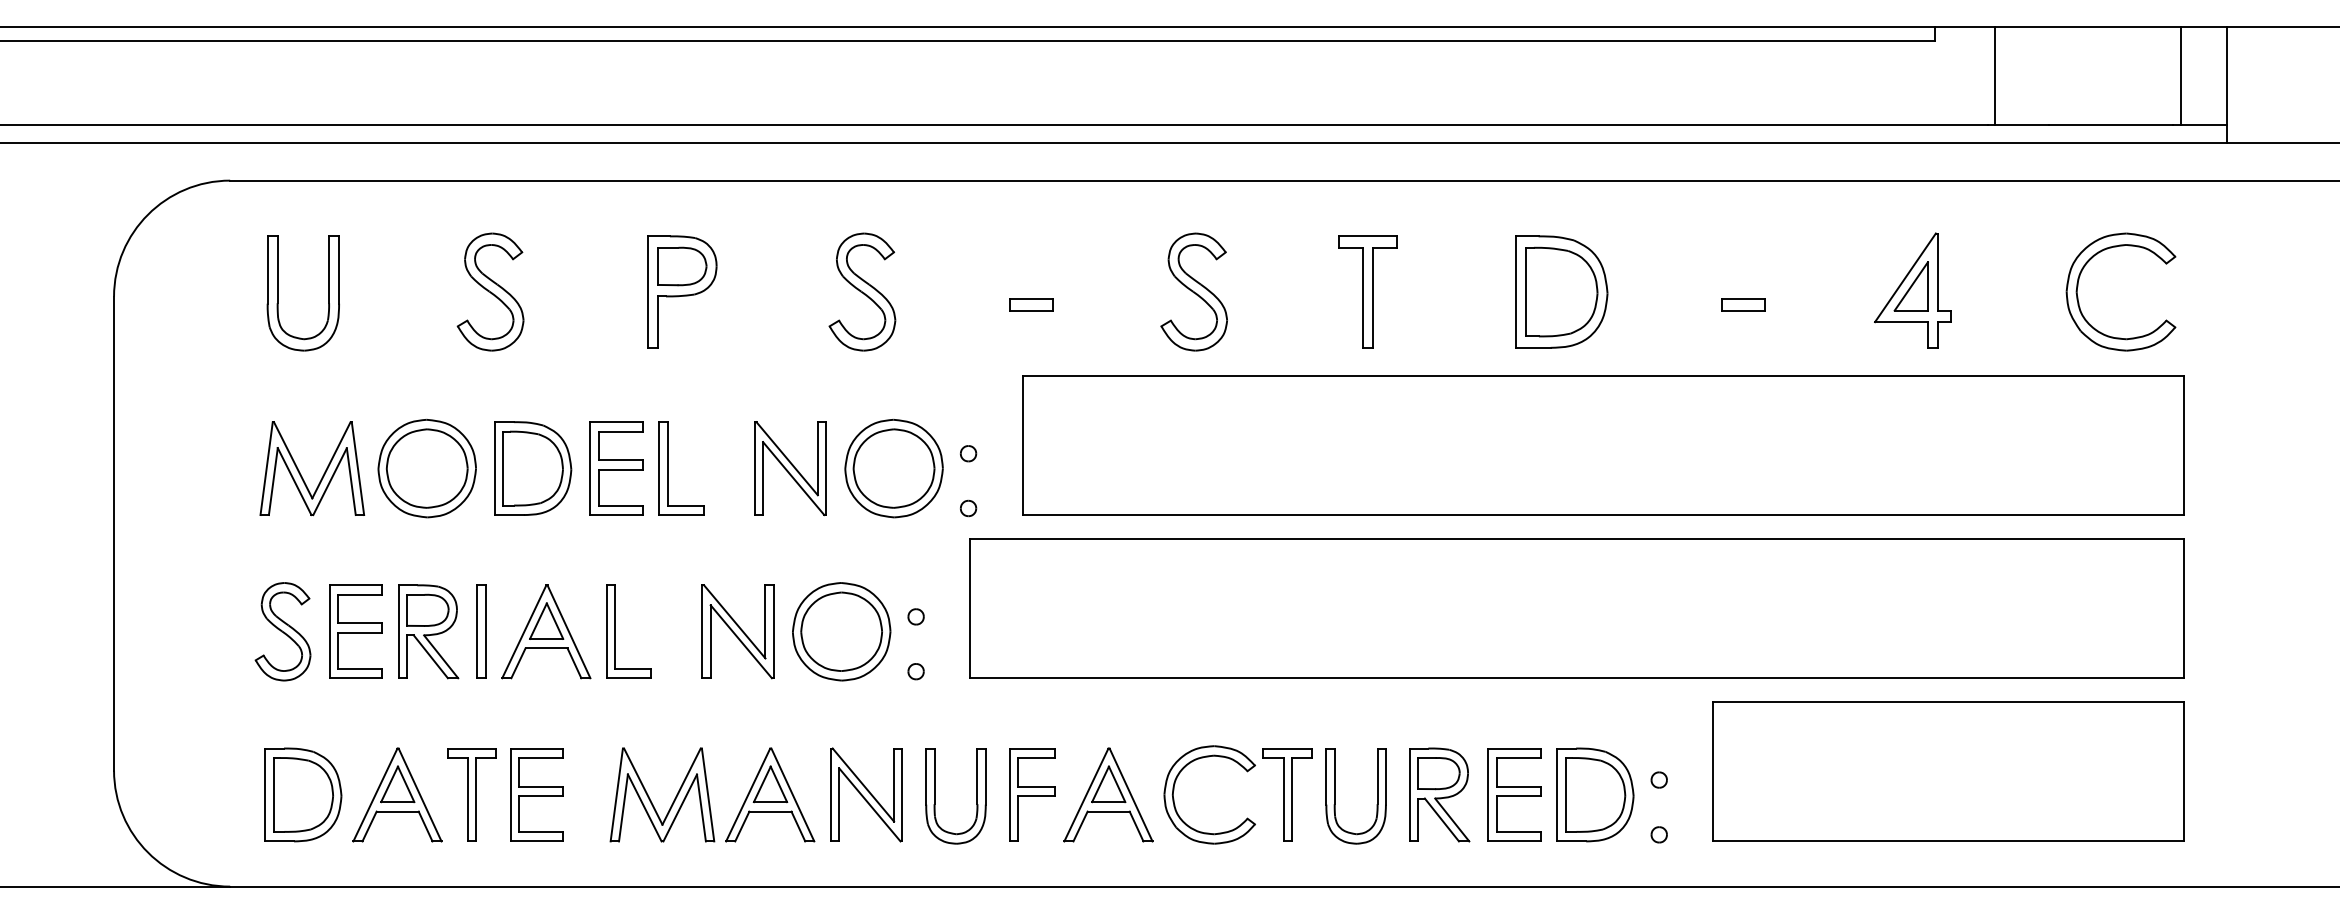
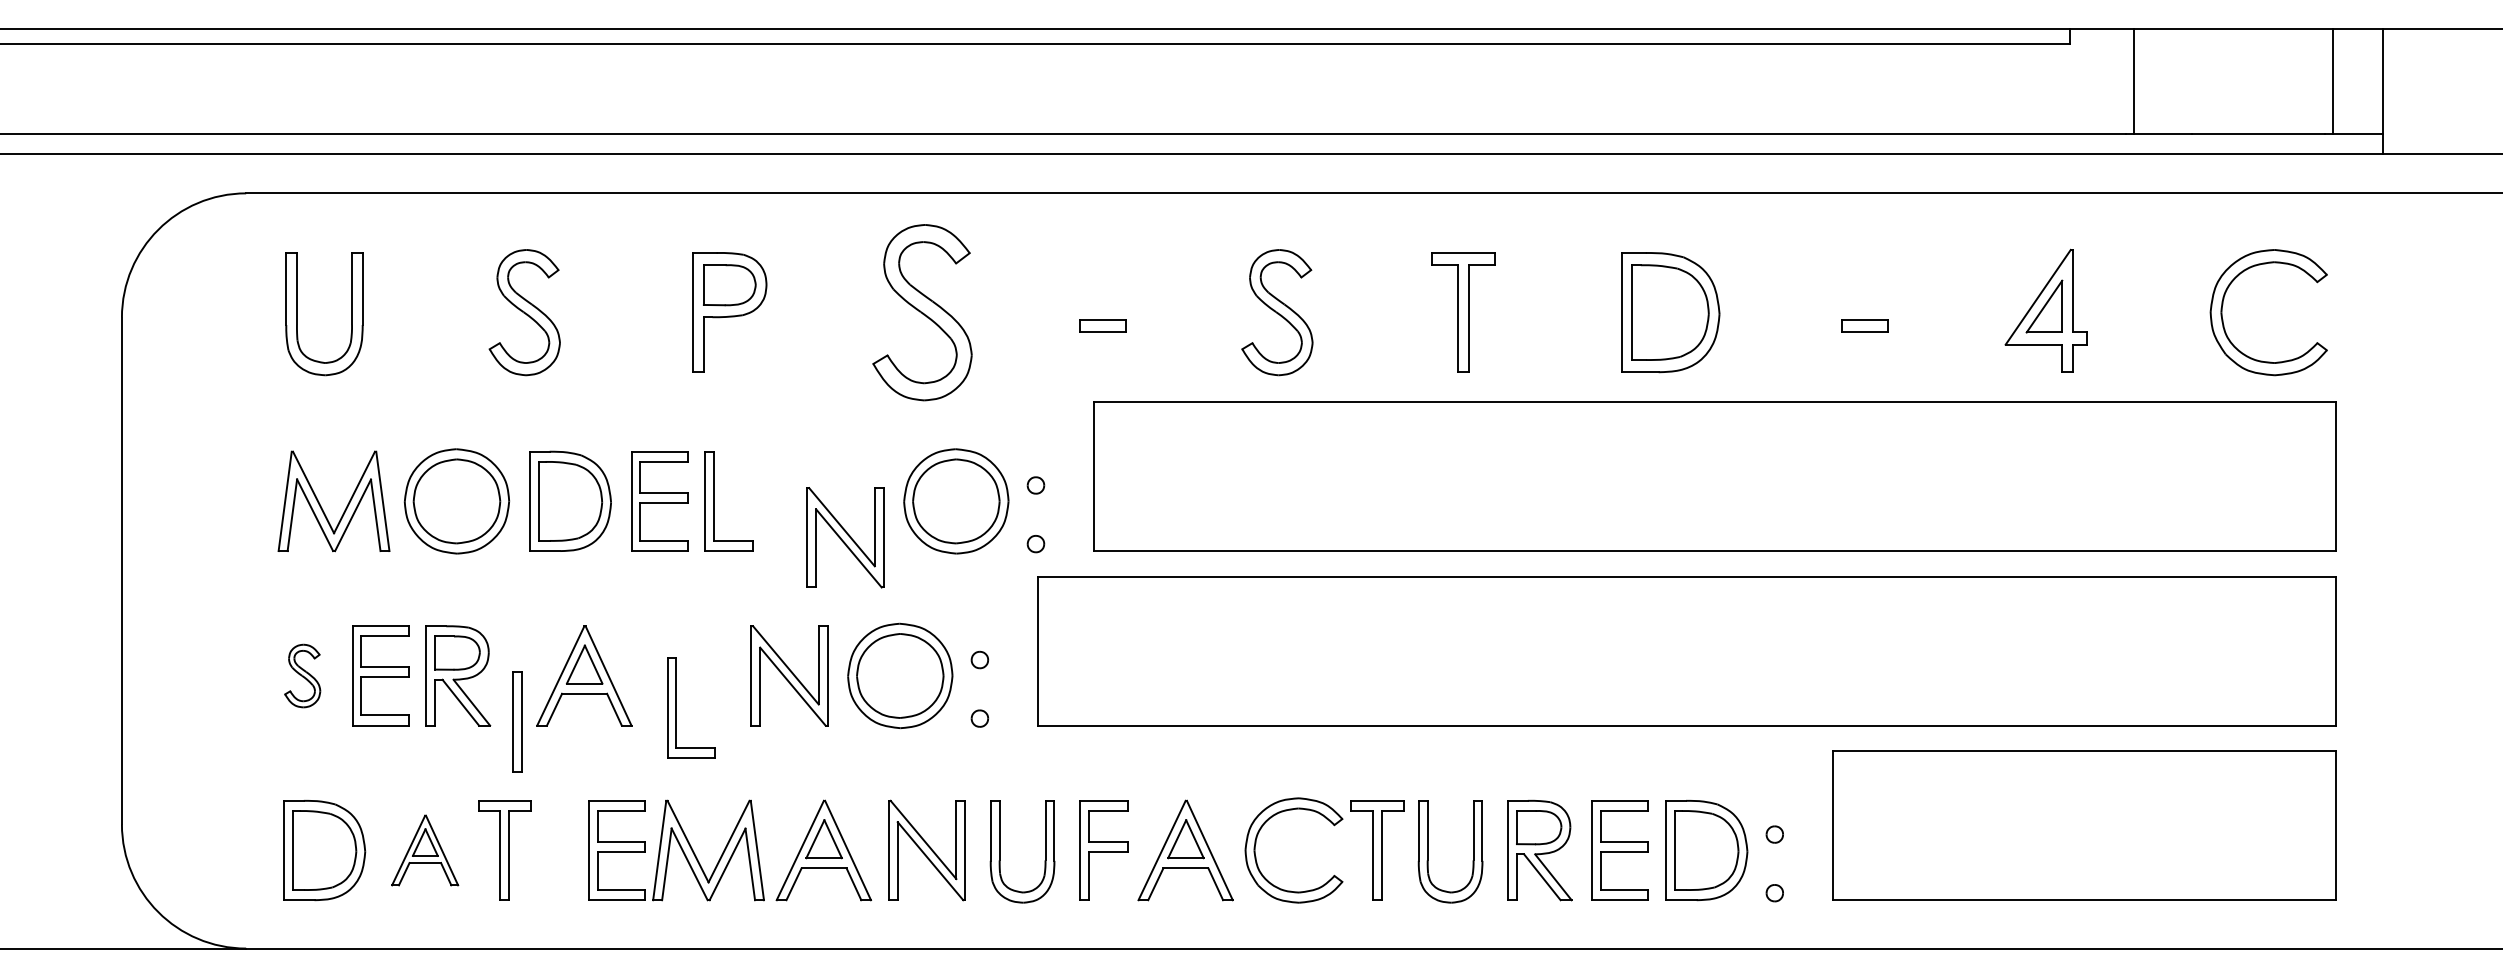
part: (862, 291) -> (922, 311), size x1.4
part: (790, 468) -> (845, 537), moved
part: (282, 631) -> (302, 675), size x0.6
part: (481, 631) -> (517, 721), moved
part: (615, 631) -> (676, 707), moved
part: (397, 794) -> (425, 850), size x0.7
part: (536, 794) -> (616, 850), moved

